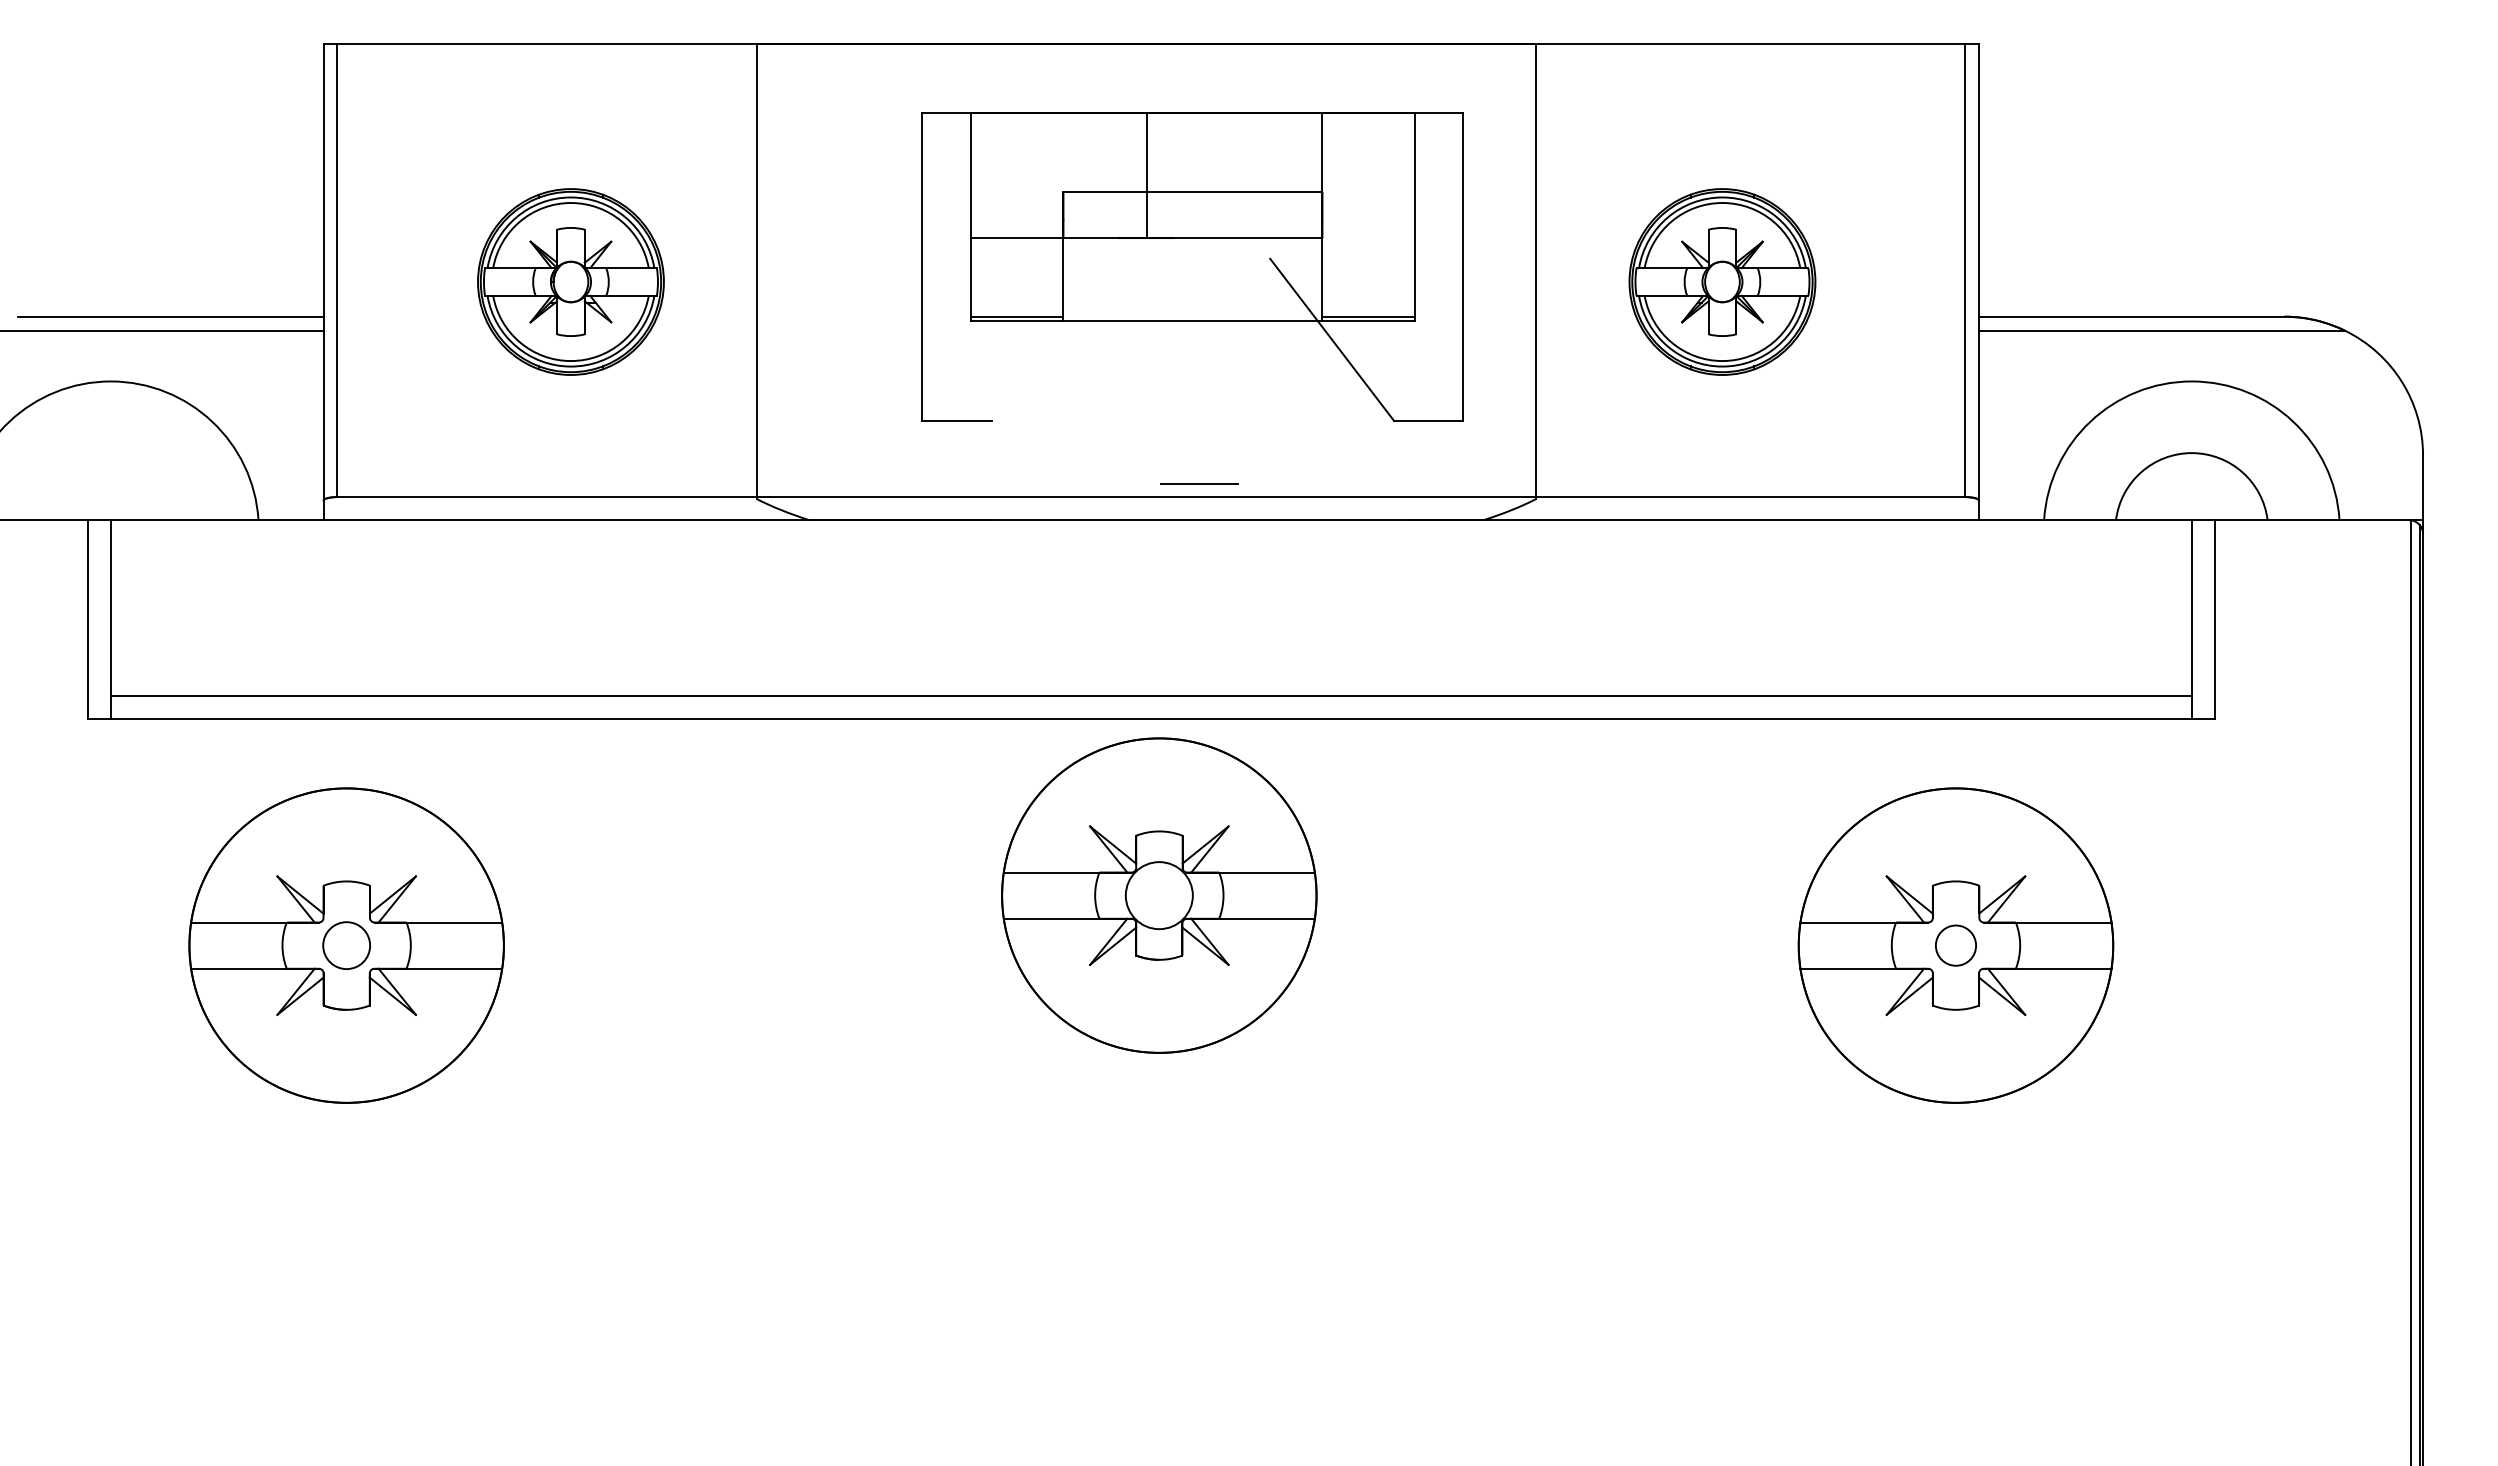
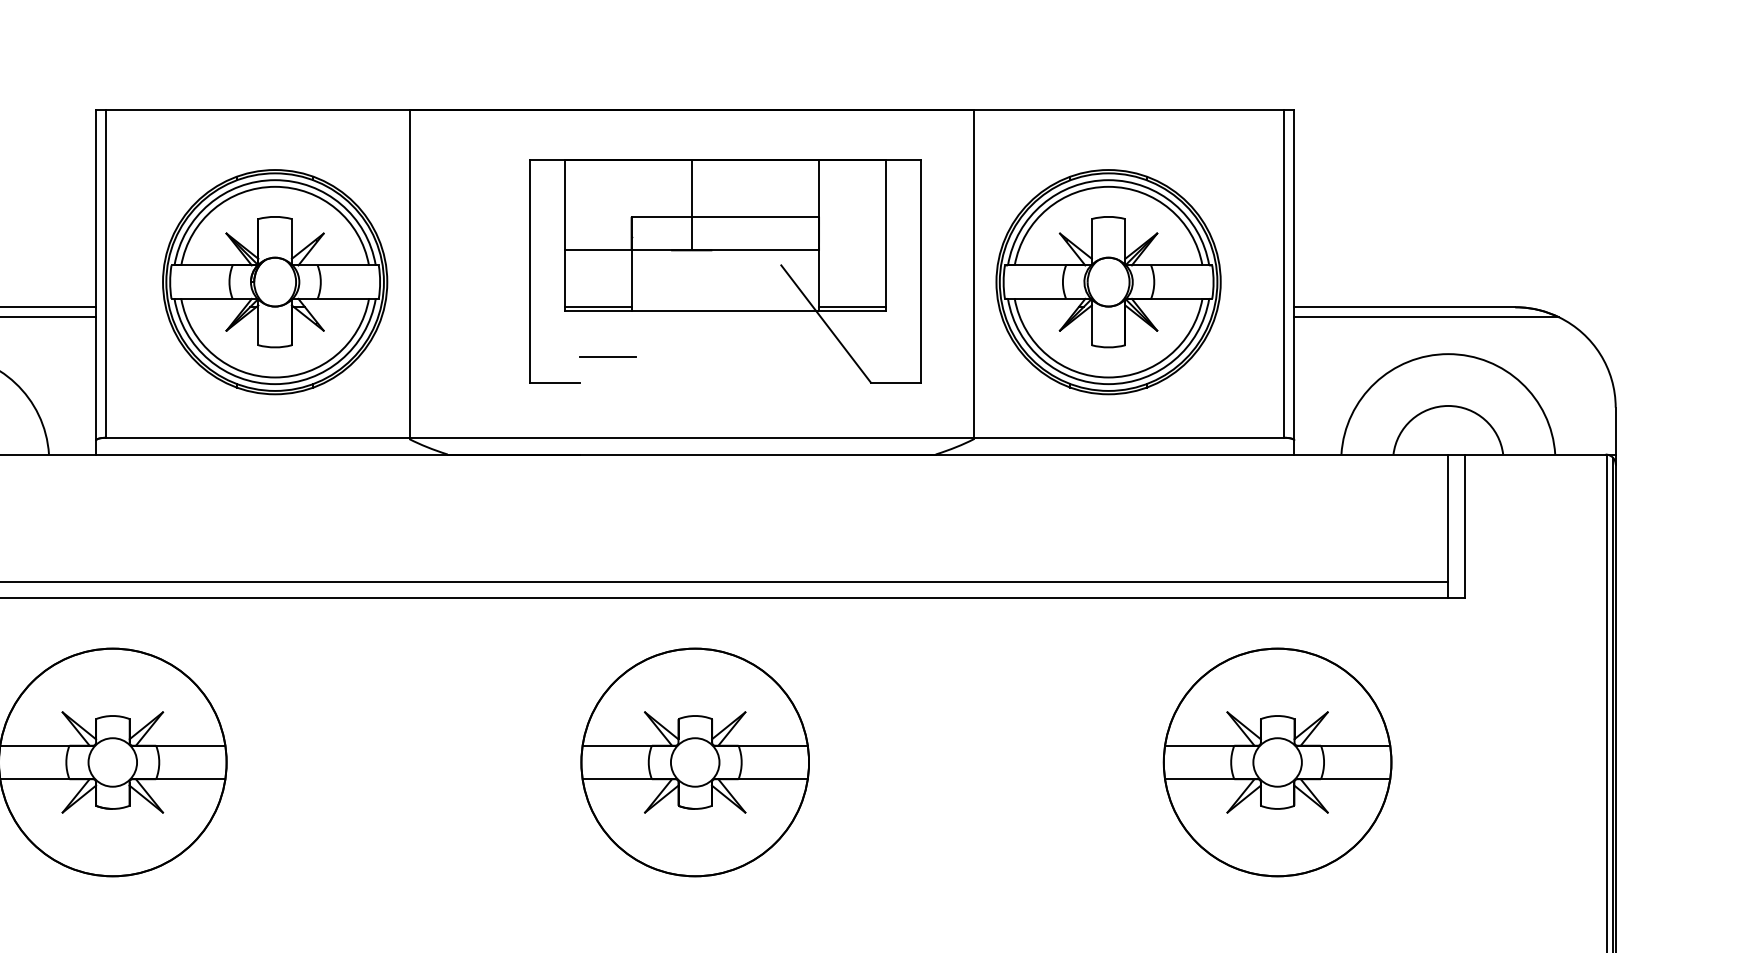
part: (570, 281) -> (274, 281), size x1.67
part: (1722, 281) -> (1108, 281), size x1.67
line: (1199, 483) -> (607, 357), moved
part: (1159, 895) -> (695, 762), moved
circle: (346, 945) -> (112, 762), size x1.43
circle: (1955, 945) -> (1277, 762), size x1.67

